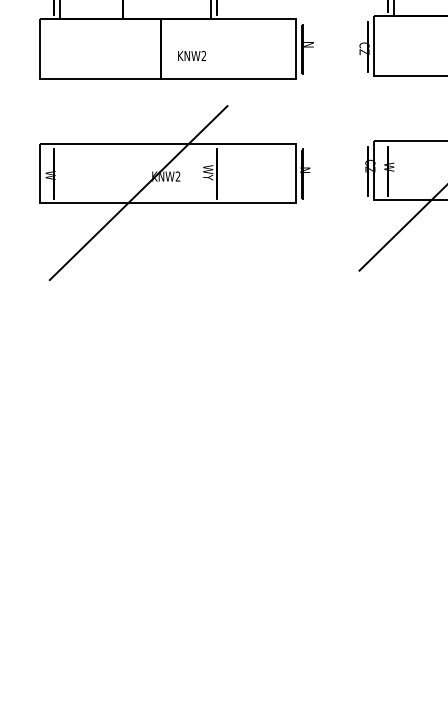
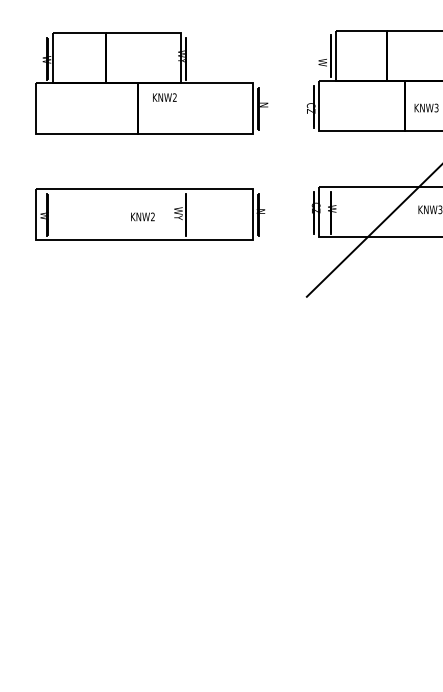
text: (191, 55) -> (164, 97), moved
line: (138, 192) -> (119, 230), removed

